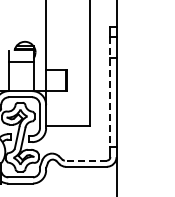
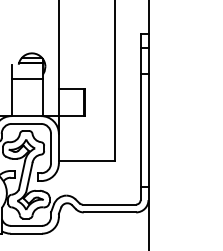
line: (110, 91) -> (140, 116), dashed -> solid
line: (85, 160) -> (108, 204), dashed -> solid

